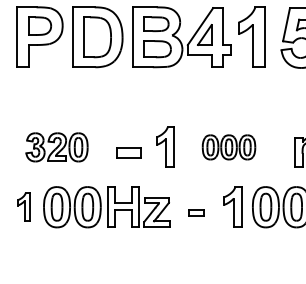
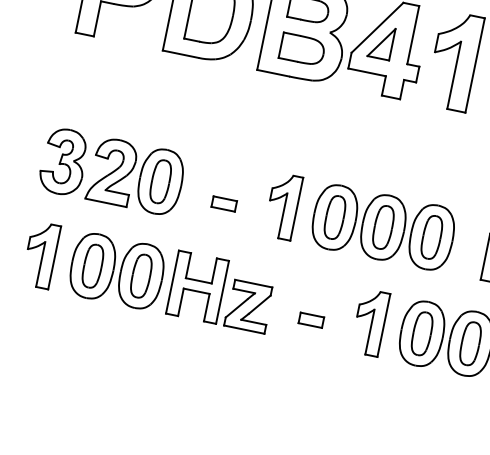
part: (56, 147) -> (111, 171), size x1.43
part: (228, 147) -> (382, 227), size x1.67
part: (129, 152) -> (224, 203), size x0.62
part: (23, 206) -> (40, 254), size x1.43

